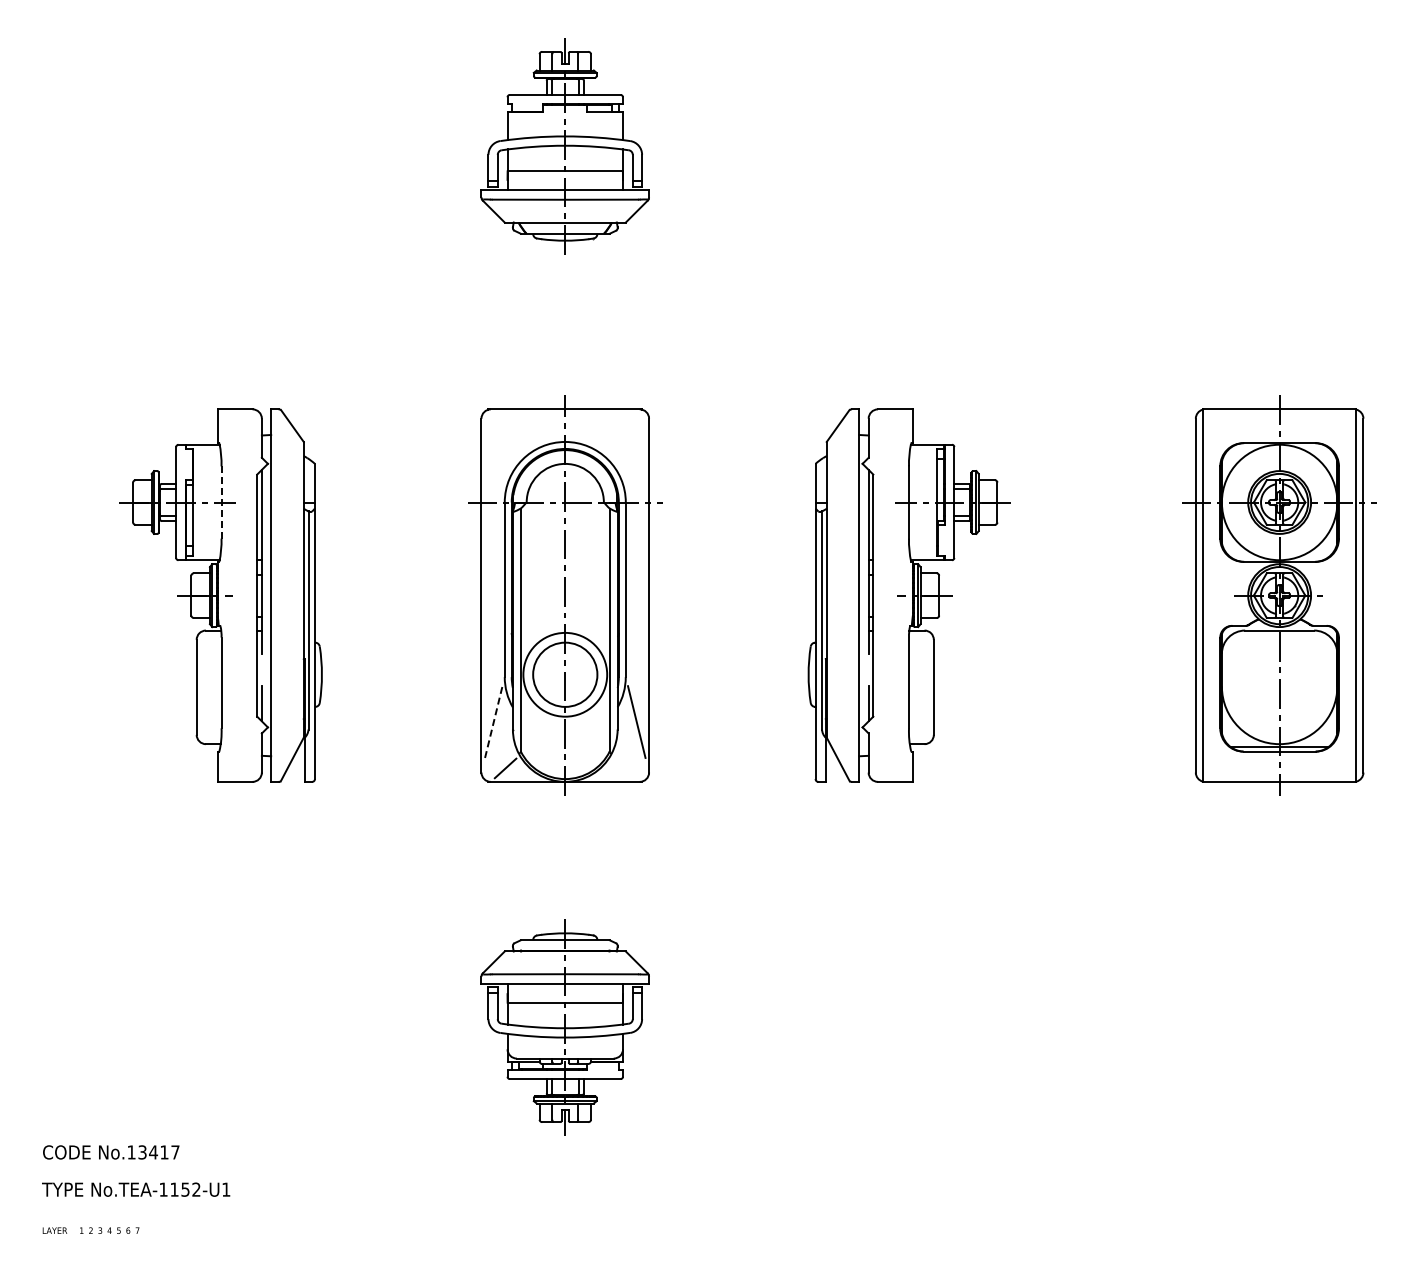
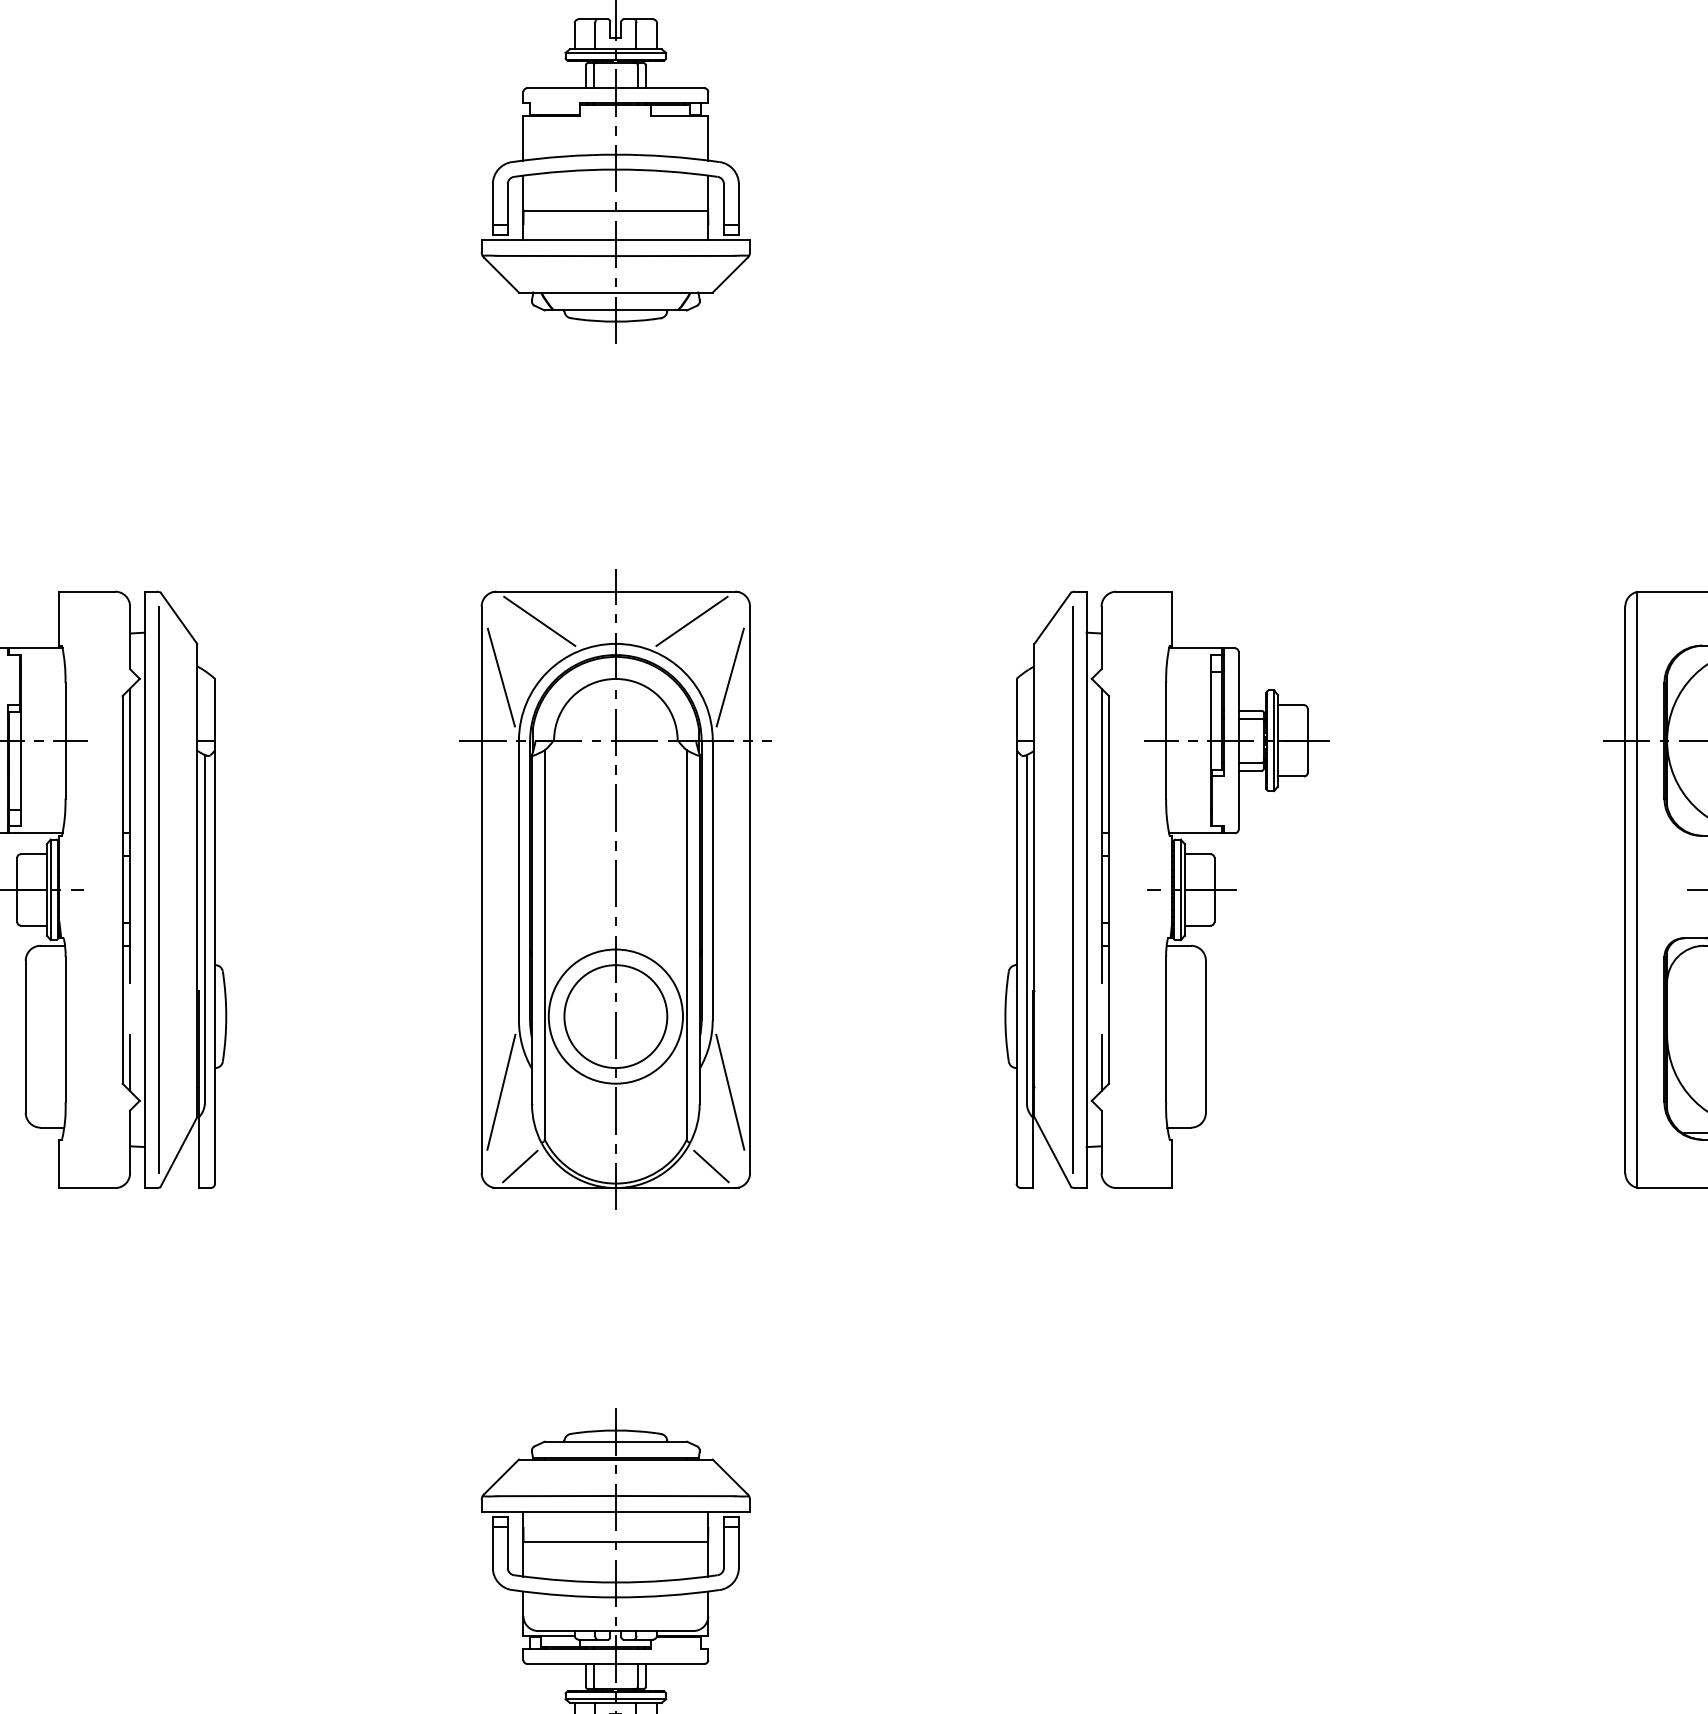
line: (517, 427) -> (539, 620), added
line: (612, 427) -> (691, 620), added
line: (493, 462) -> (500, 676), added
line: (636, 462) -> (729, 676), added
line: (221, 502) -> (65, 740), dashed -> solid
line: (279, 595) -> (158, 889), added
line: (850, 595) -> (1072, 889), added
line: (493, 722) -> (500, 1092), dashed -> solid
line: (624, 768) -> (710, 1166), added

